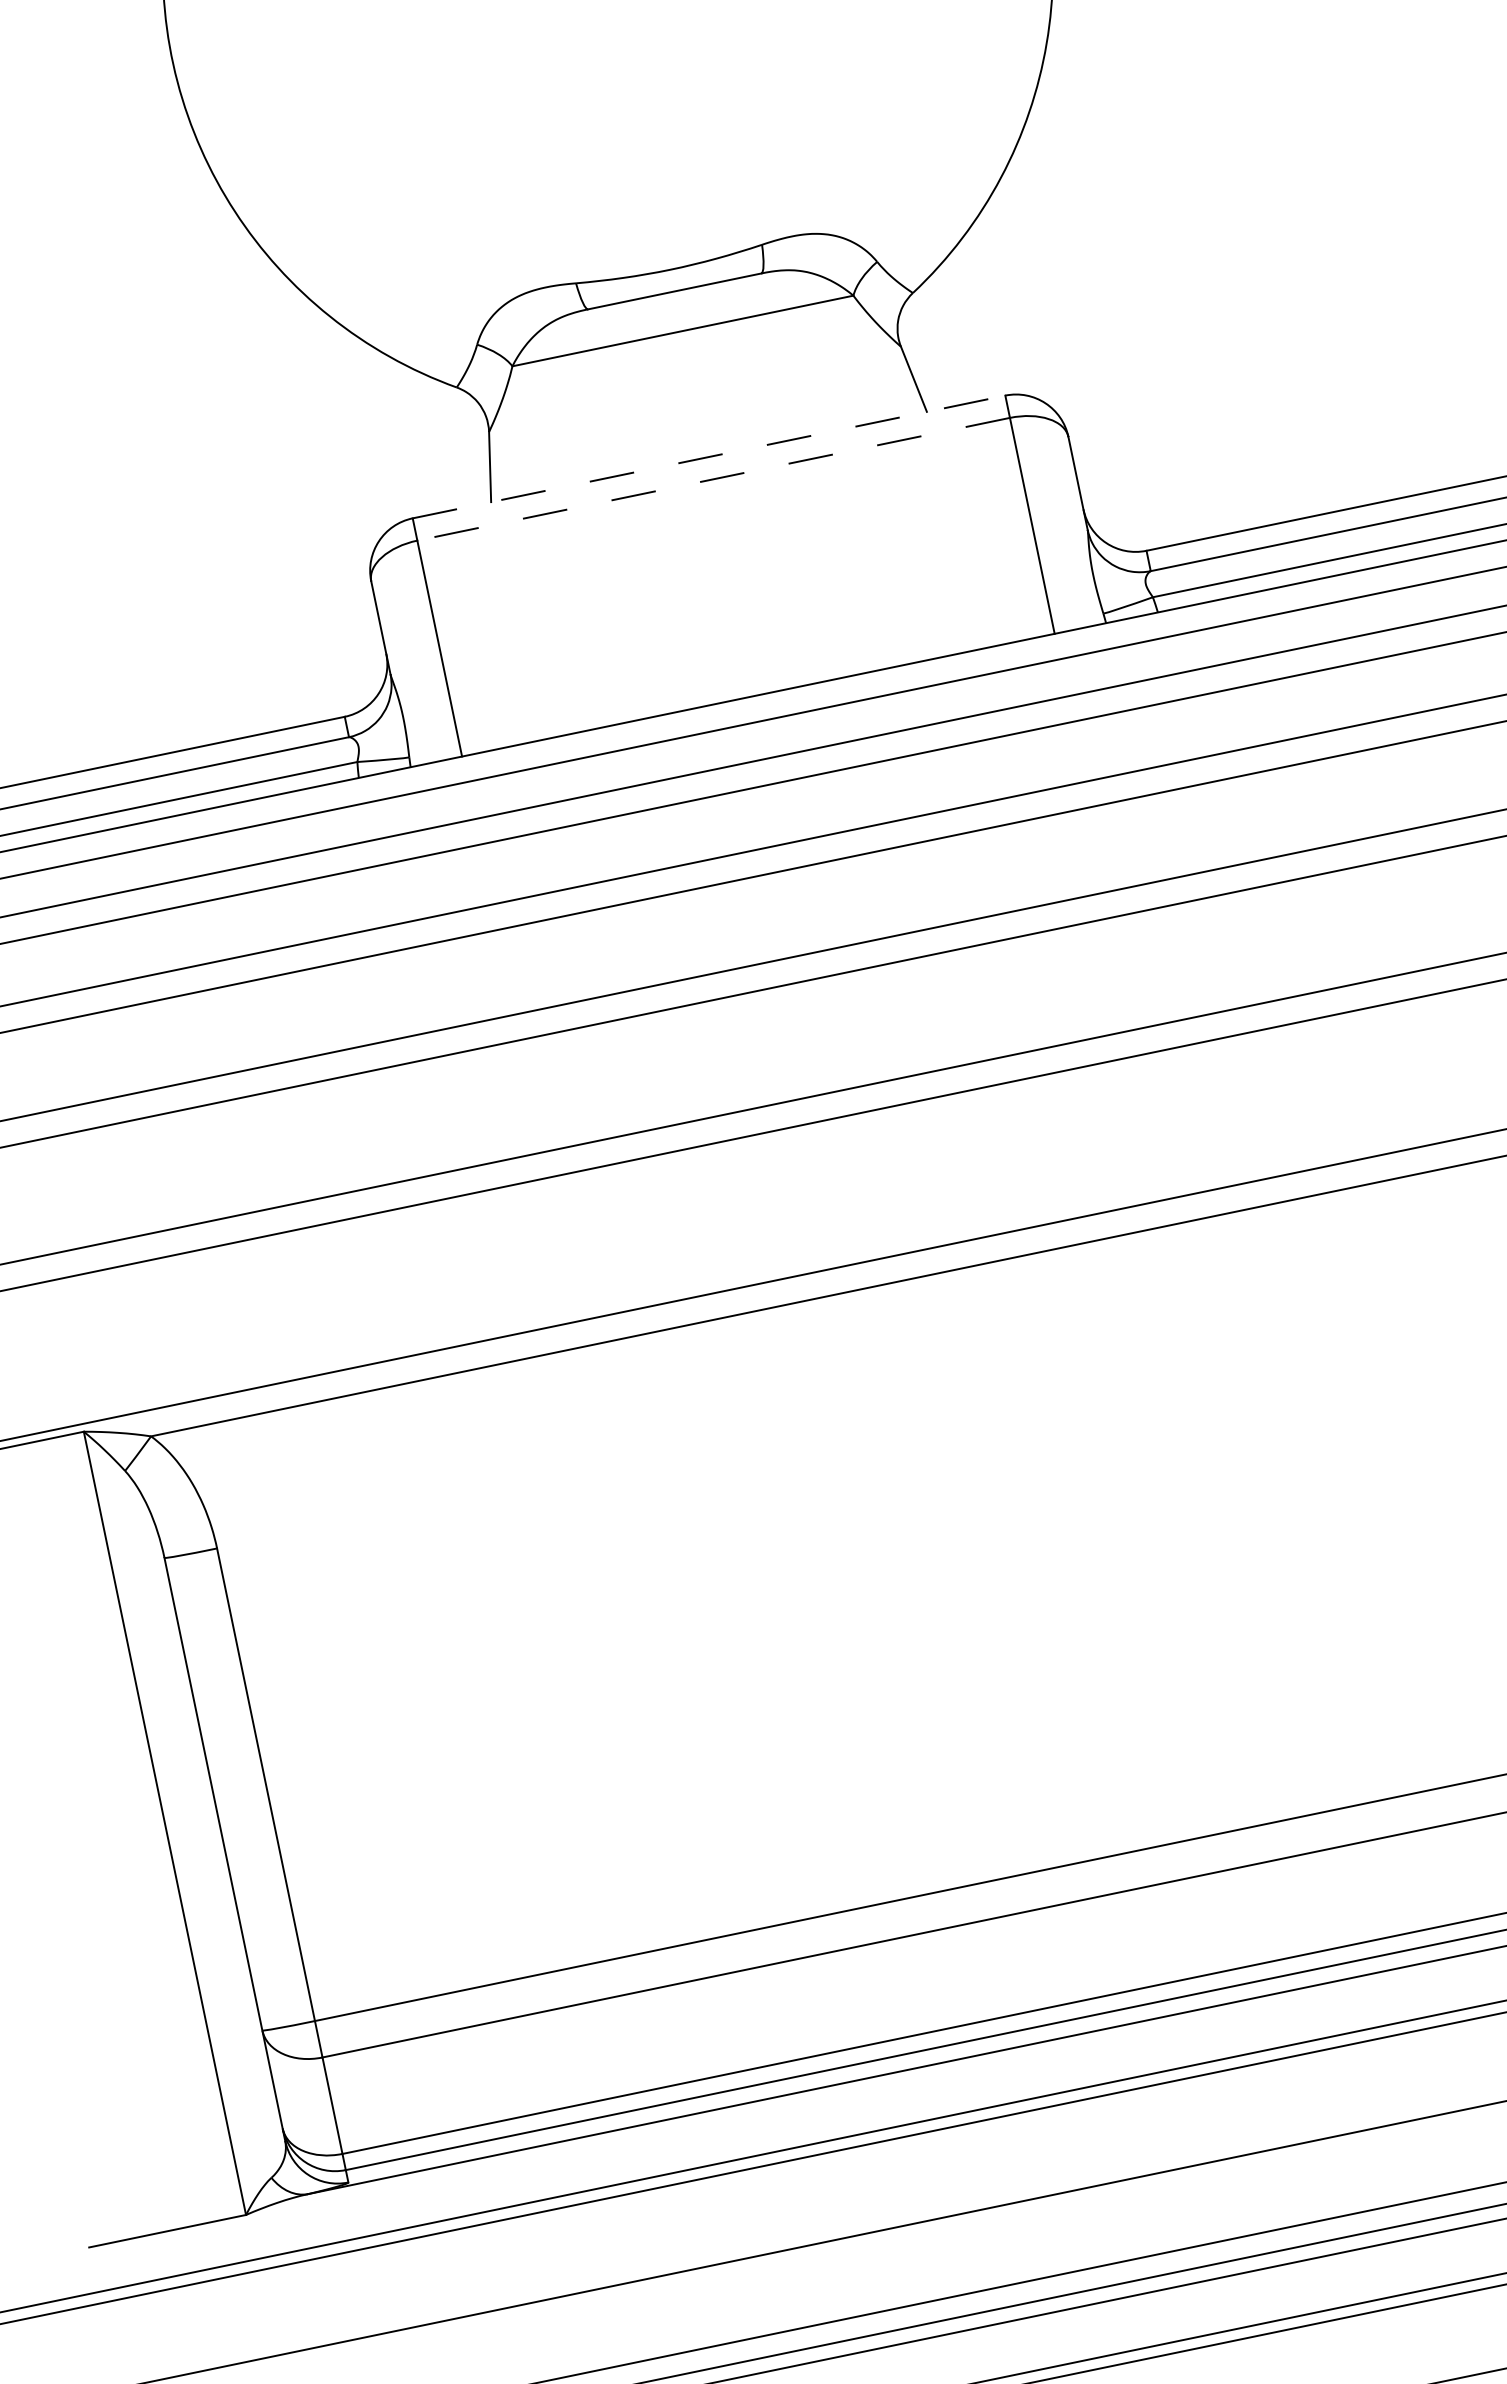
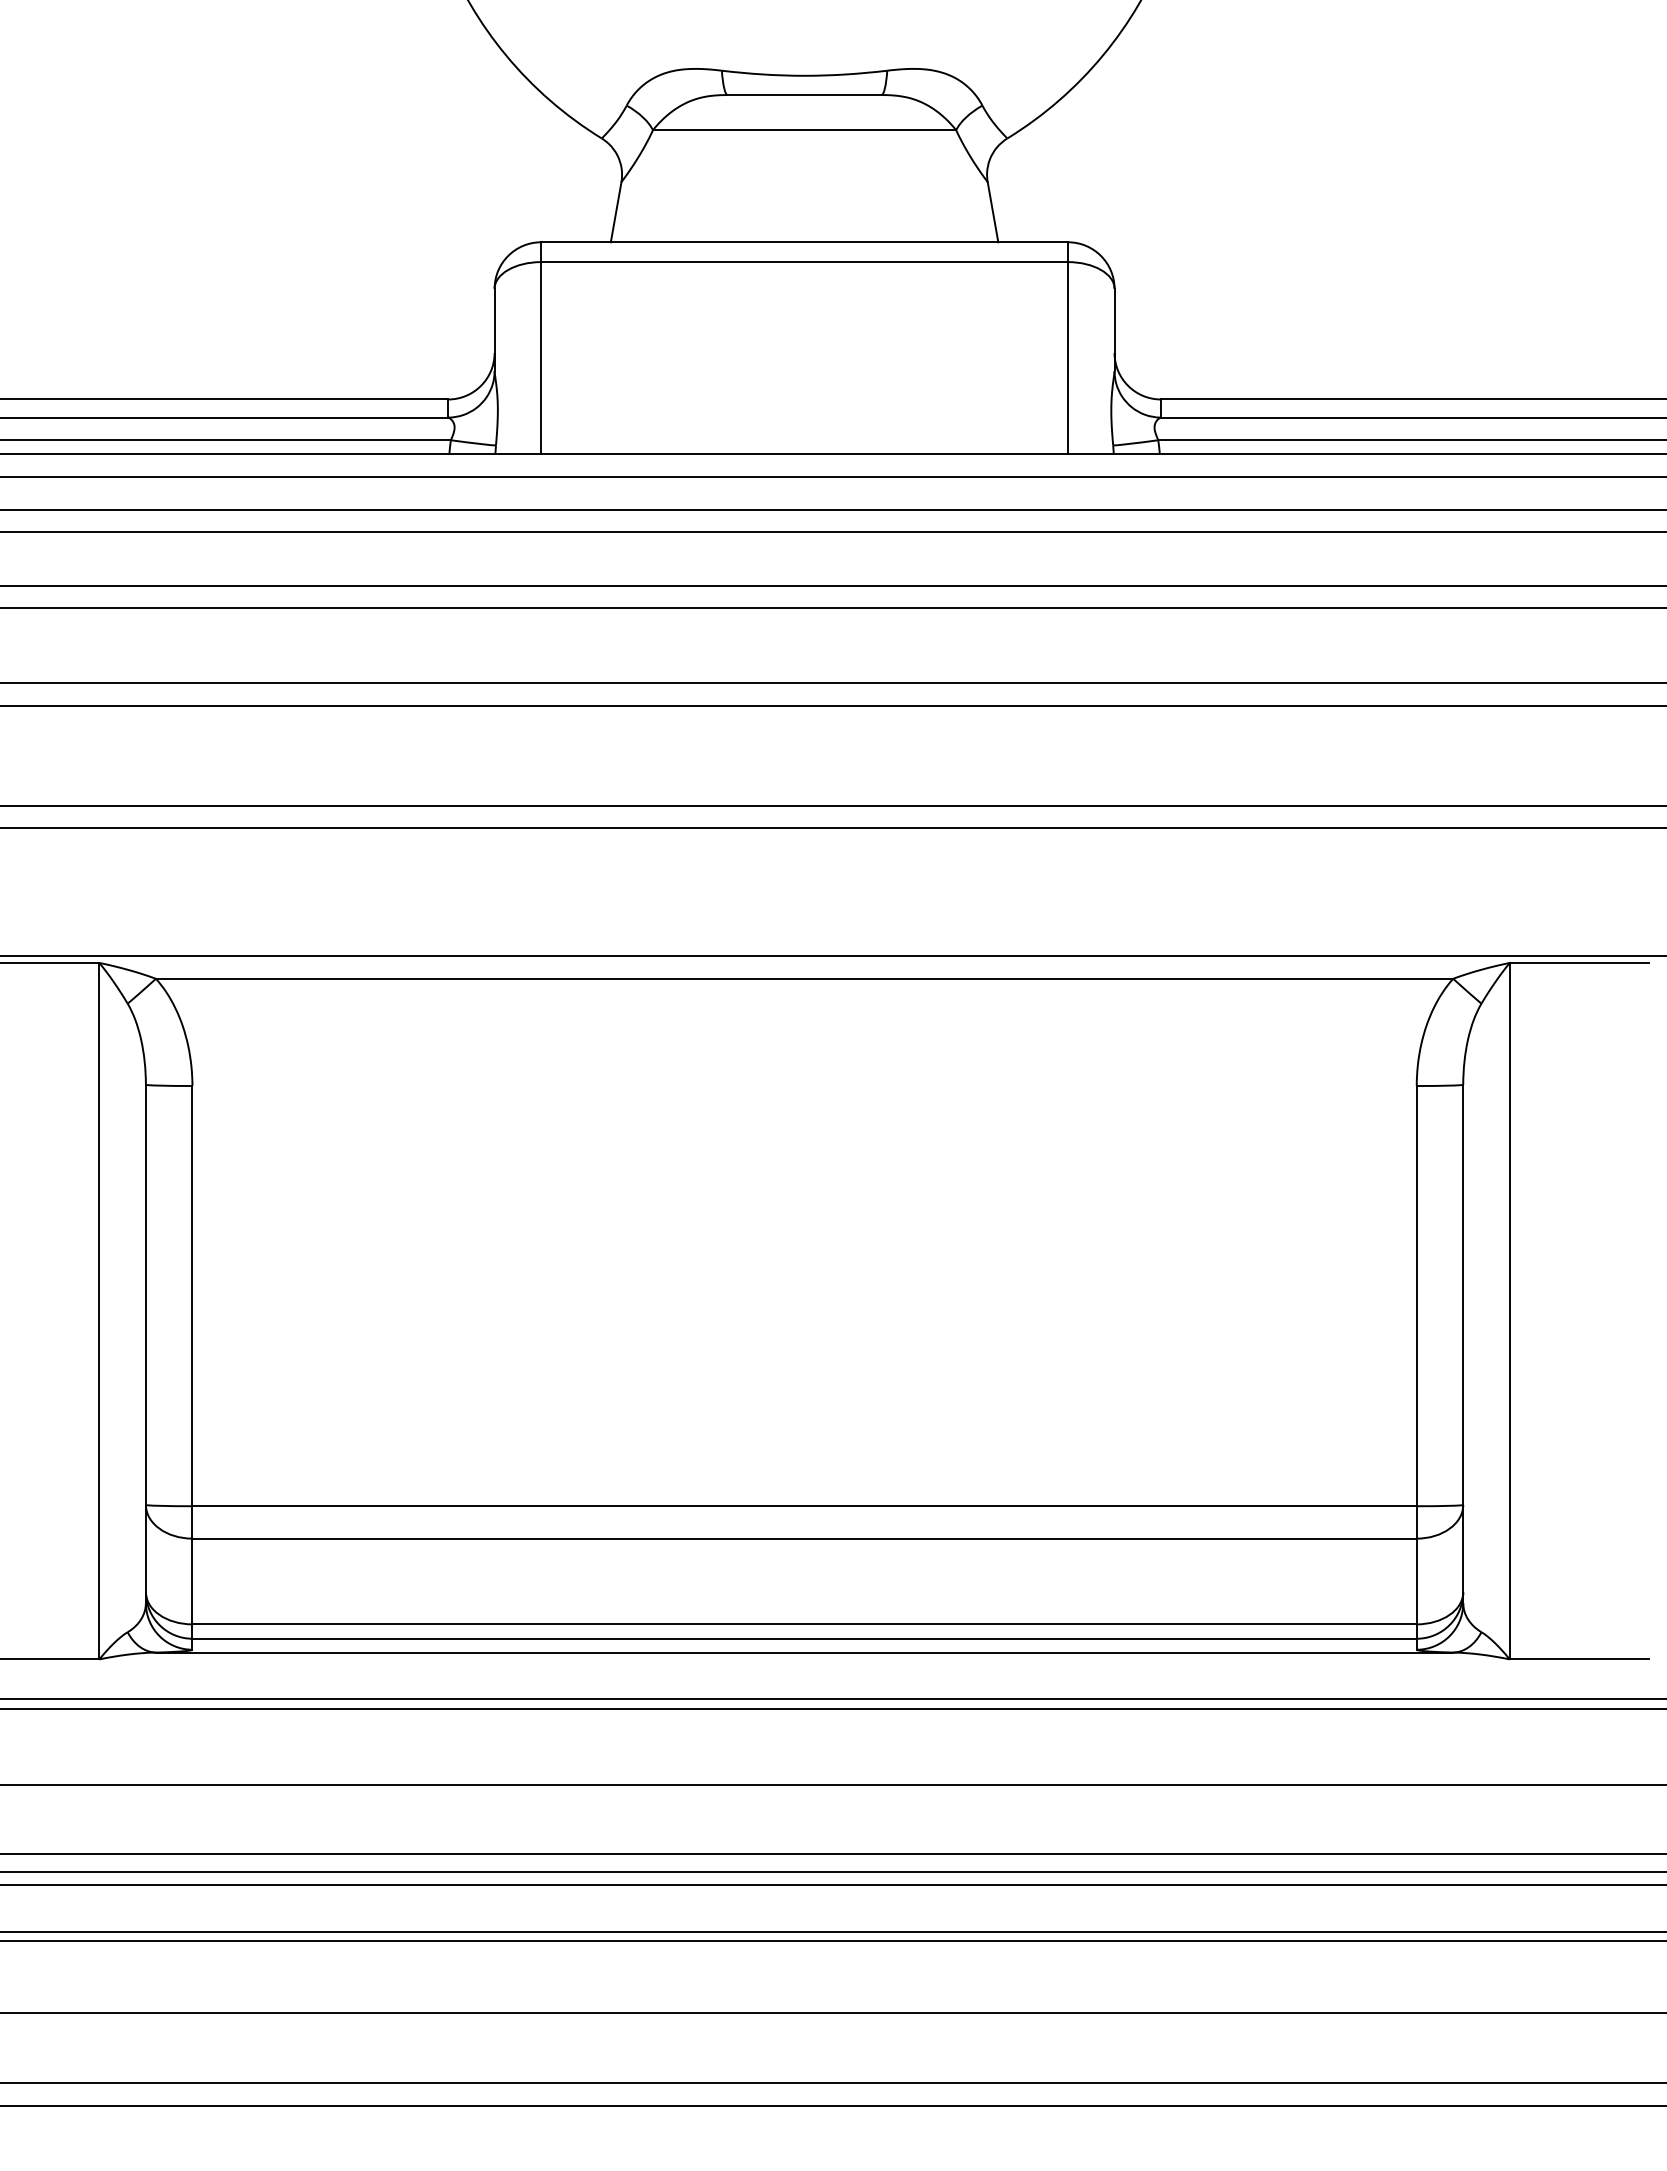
line: (710, 457) -> (805, 242), dashed -> solid
line: (713, 479) -> (804, 262), dashed -> solid

